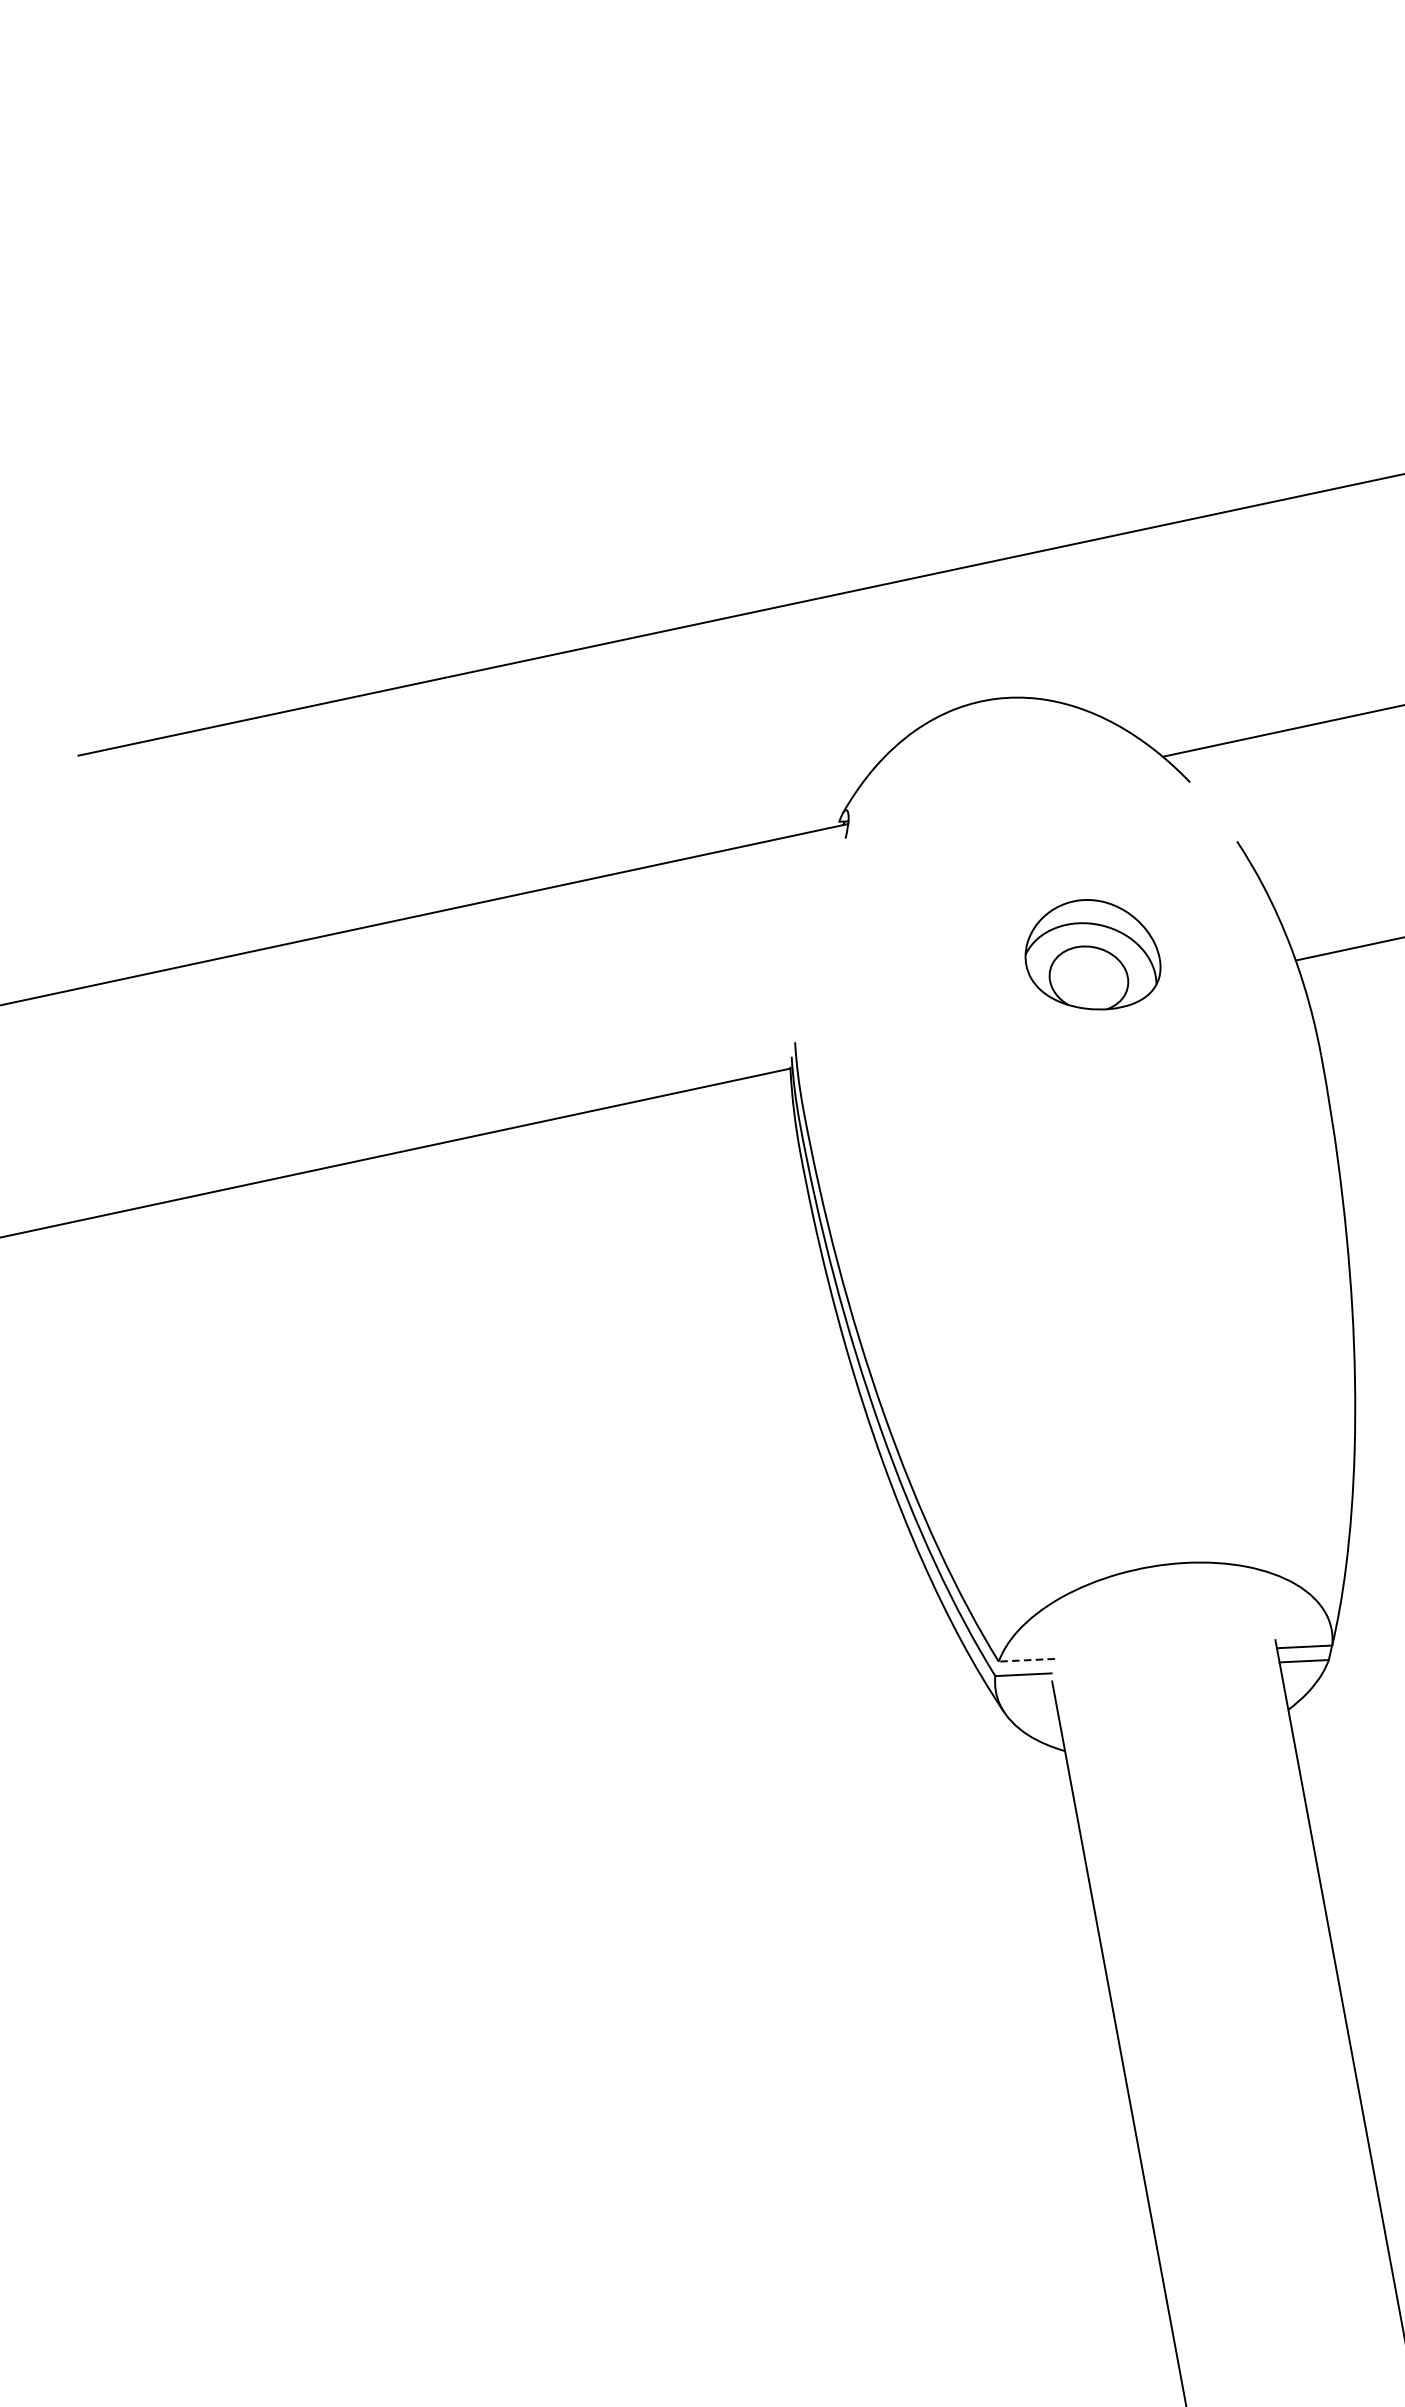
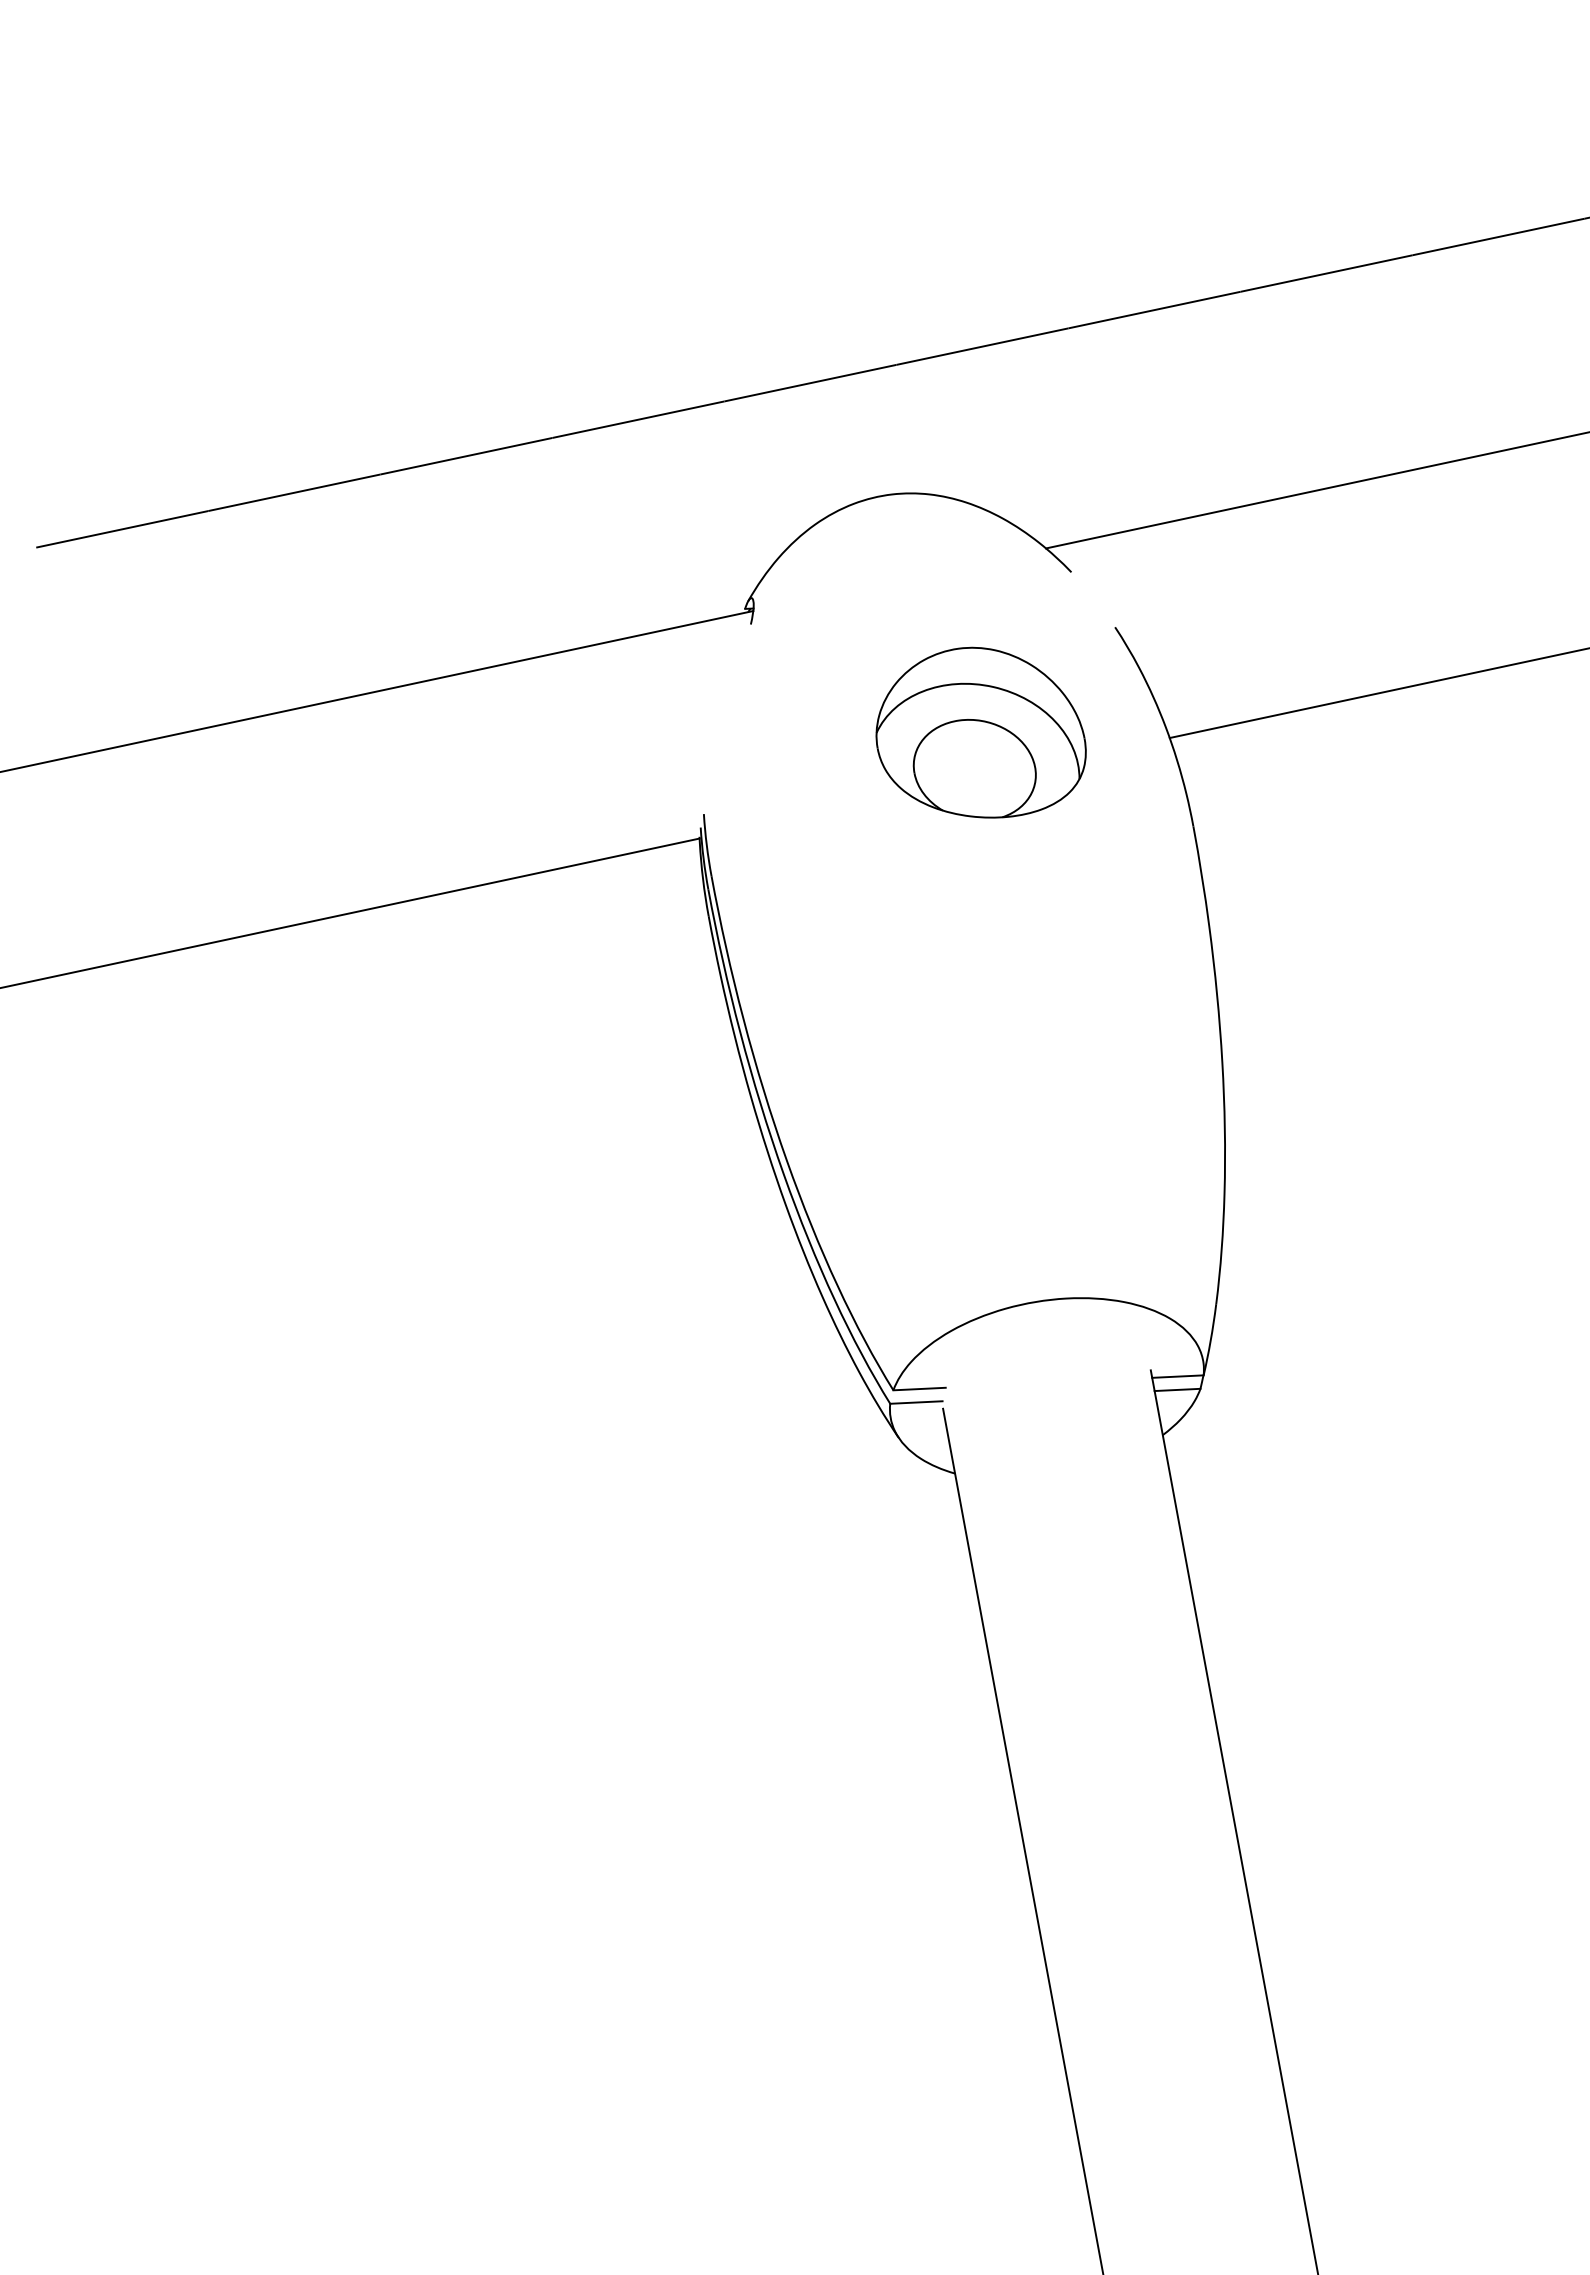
part: (1092, 954) -> (980, 732), size x1.67
line: (1026, 1660) -> (919, 1389), dashed -> solid

